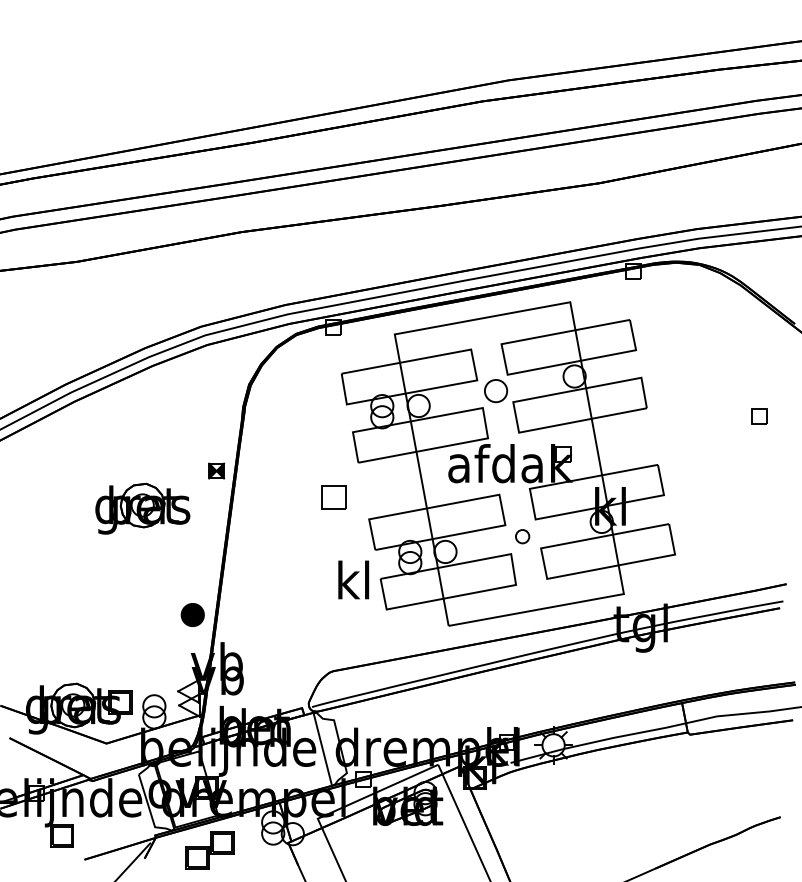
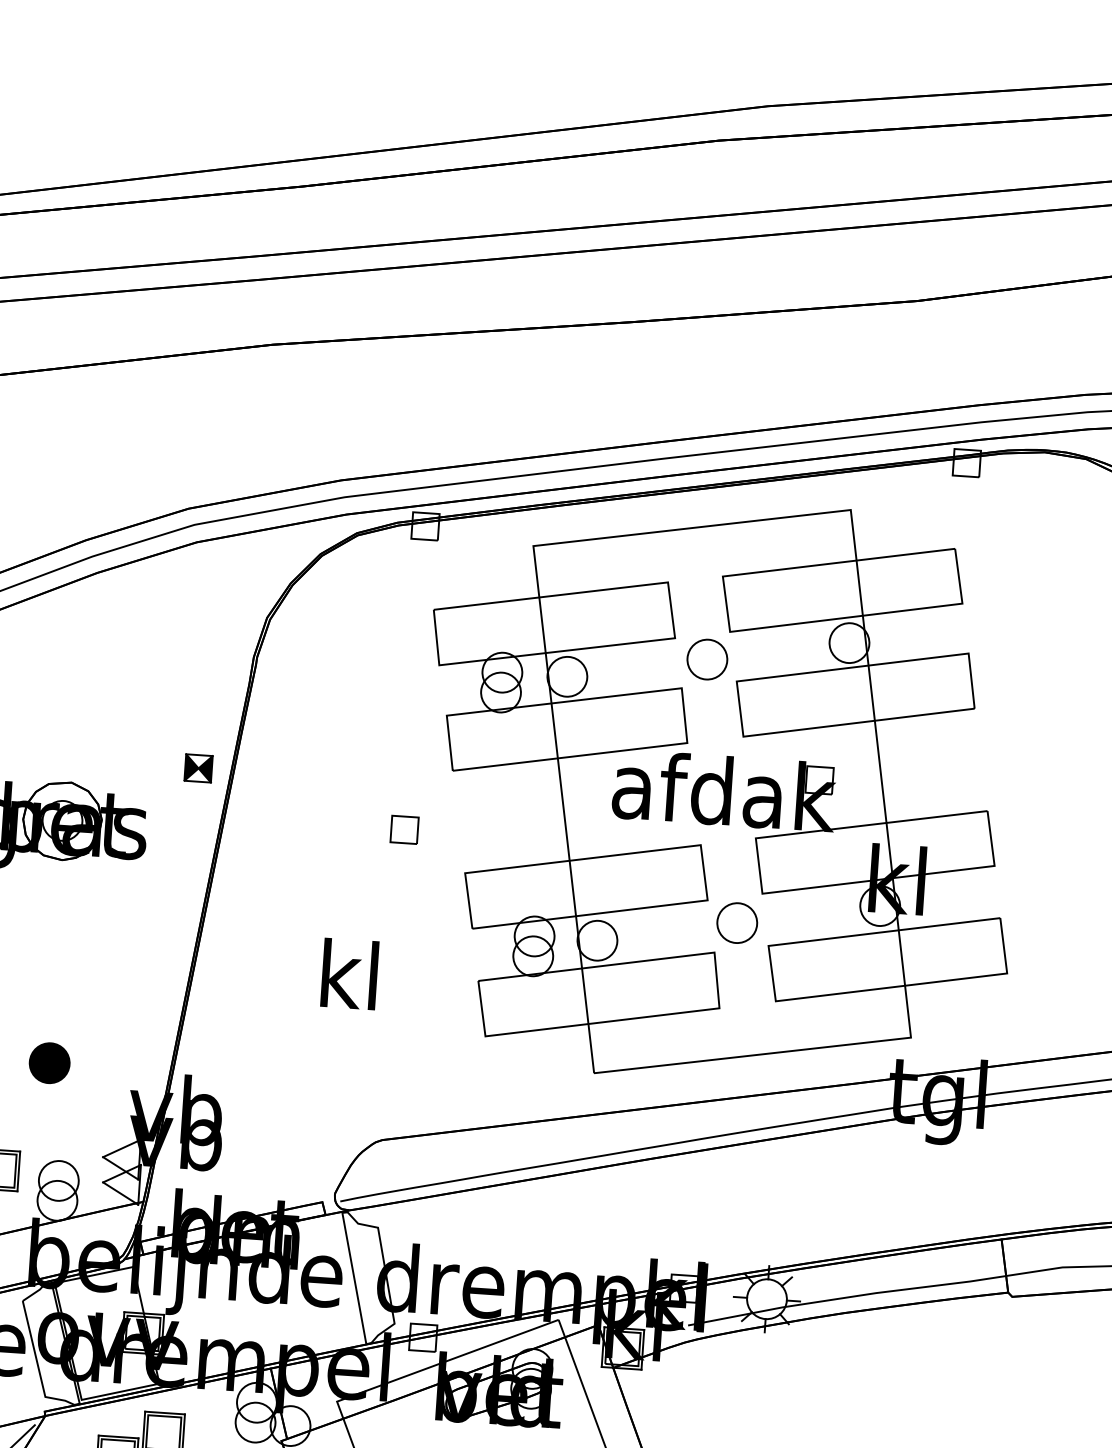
part: (333, 497) -> (404, 829), size x0.62
part: (522, 536) -> (736, 922), size x1.67
text: (353, 579) -> (349, 973), moved
part: (192, 615) -> (49, 1063), moved

